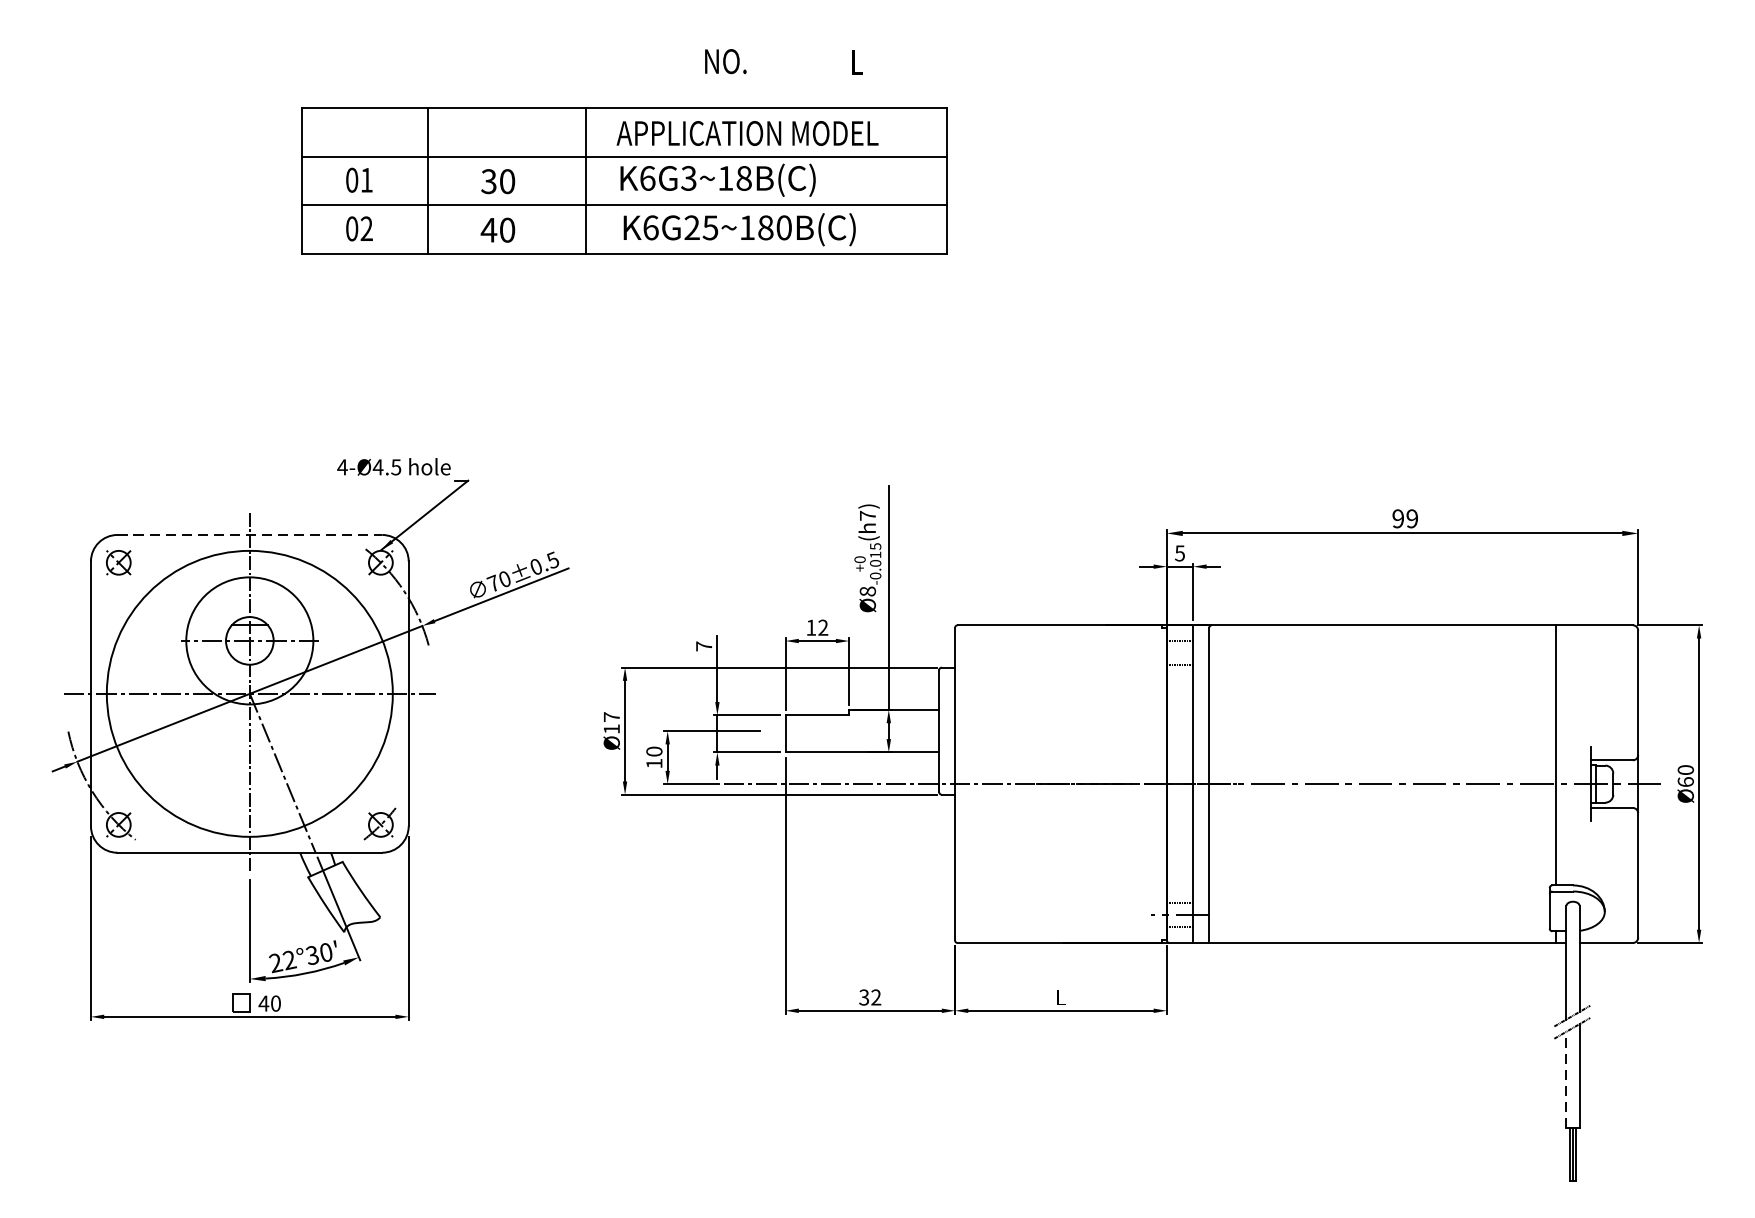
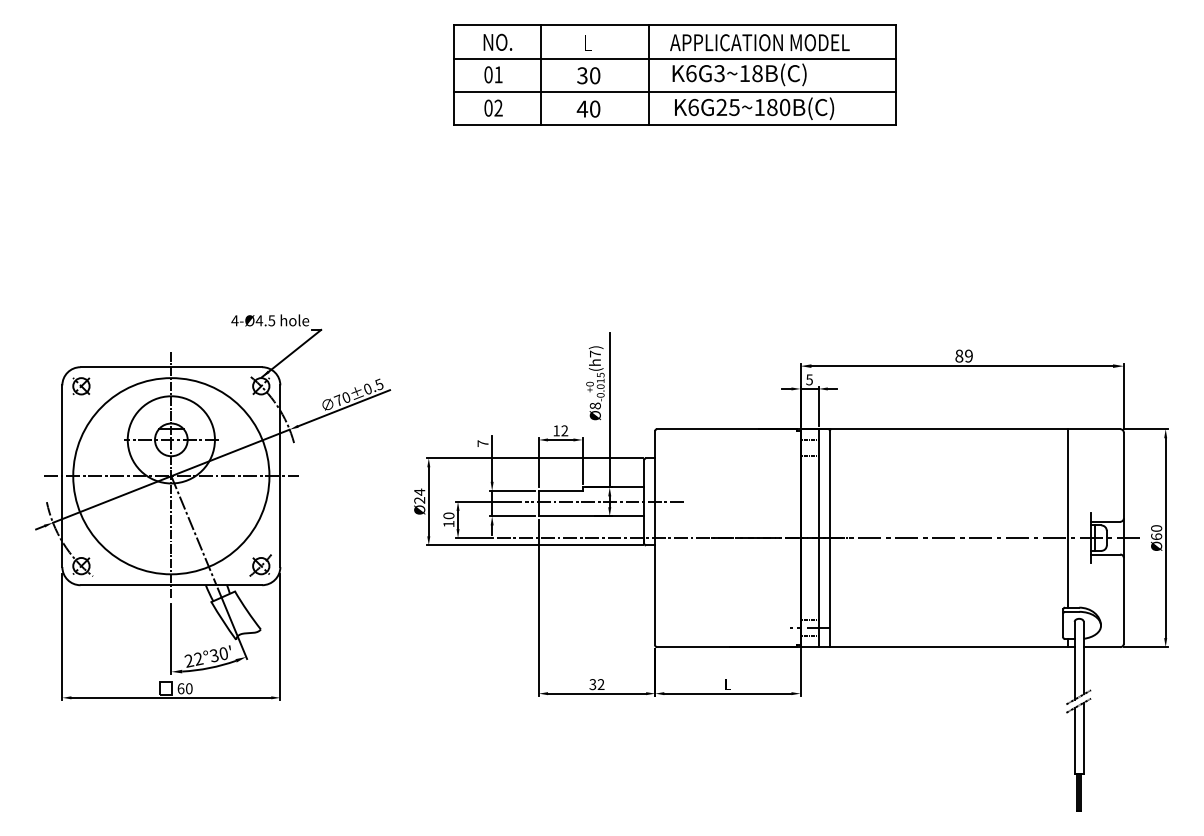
part: (623, 179) -> (674, 74), moved
text: (1398, 517) -> (959, 355), 99 -> 89
line: (250, 535) -> (171, 367), dashed -> solid
text: (611, 721) -> (419, 495), Ø17 -> Ø24
line: (879, 730) -> (603, 501), added
text: (263, 1003) -> (180, 688), 40 -> 60
line: (1566, 1079) -> (1074, 740), dashed -> solid

